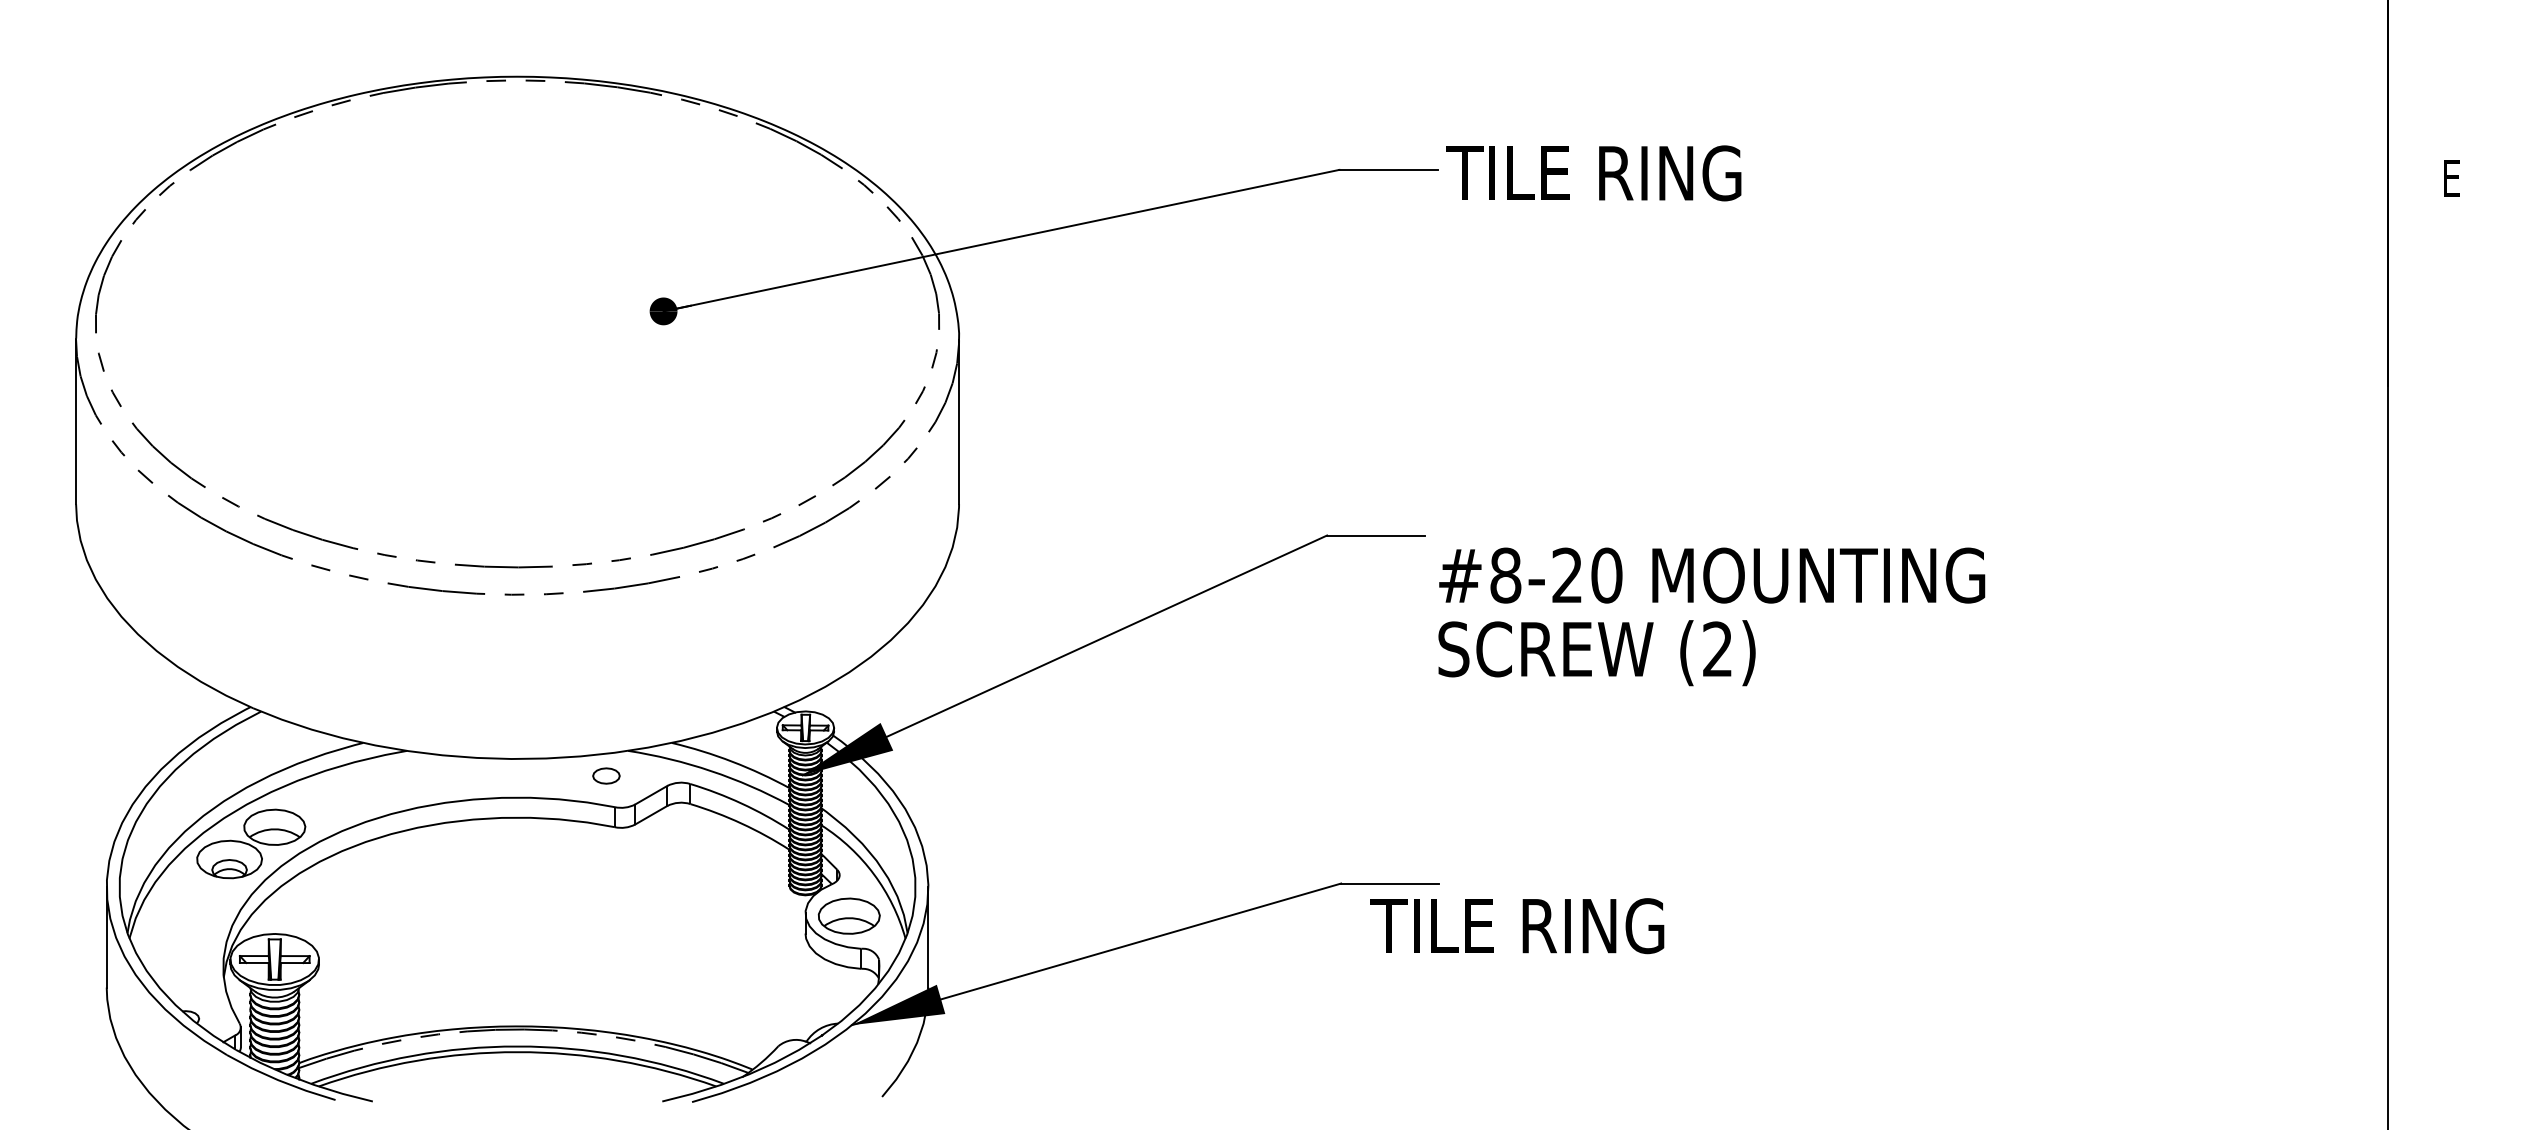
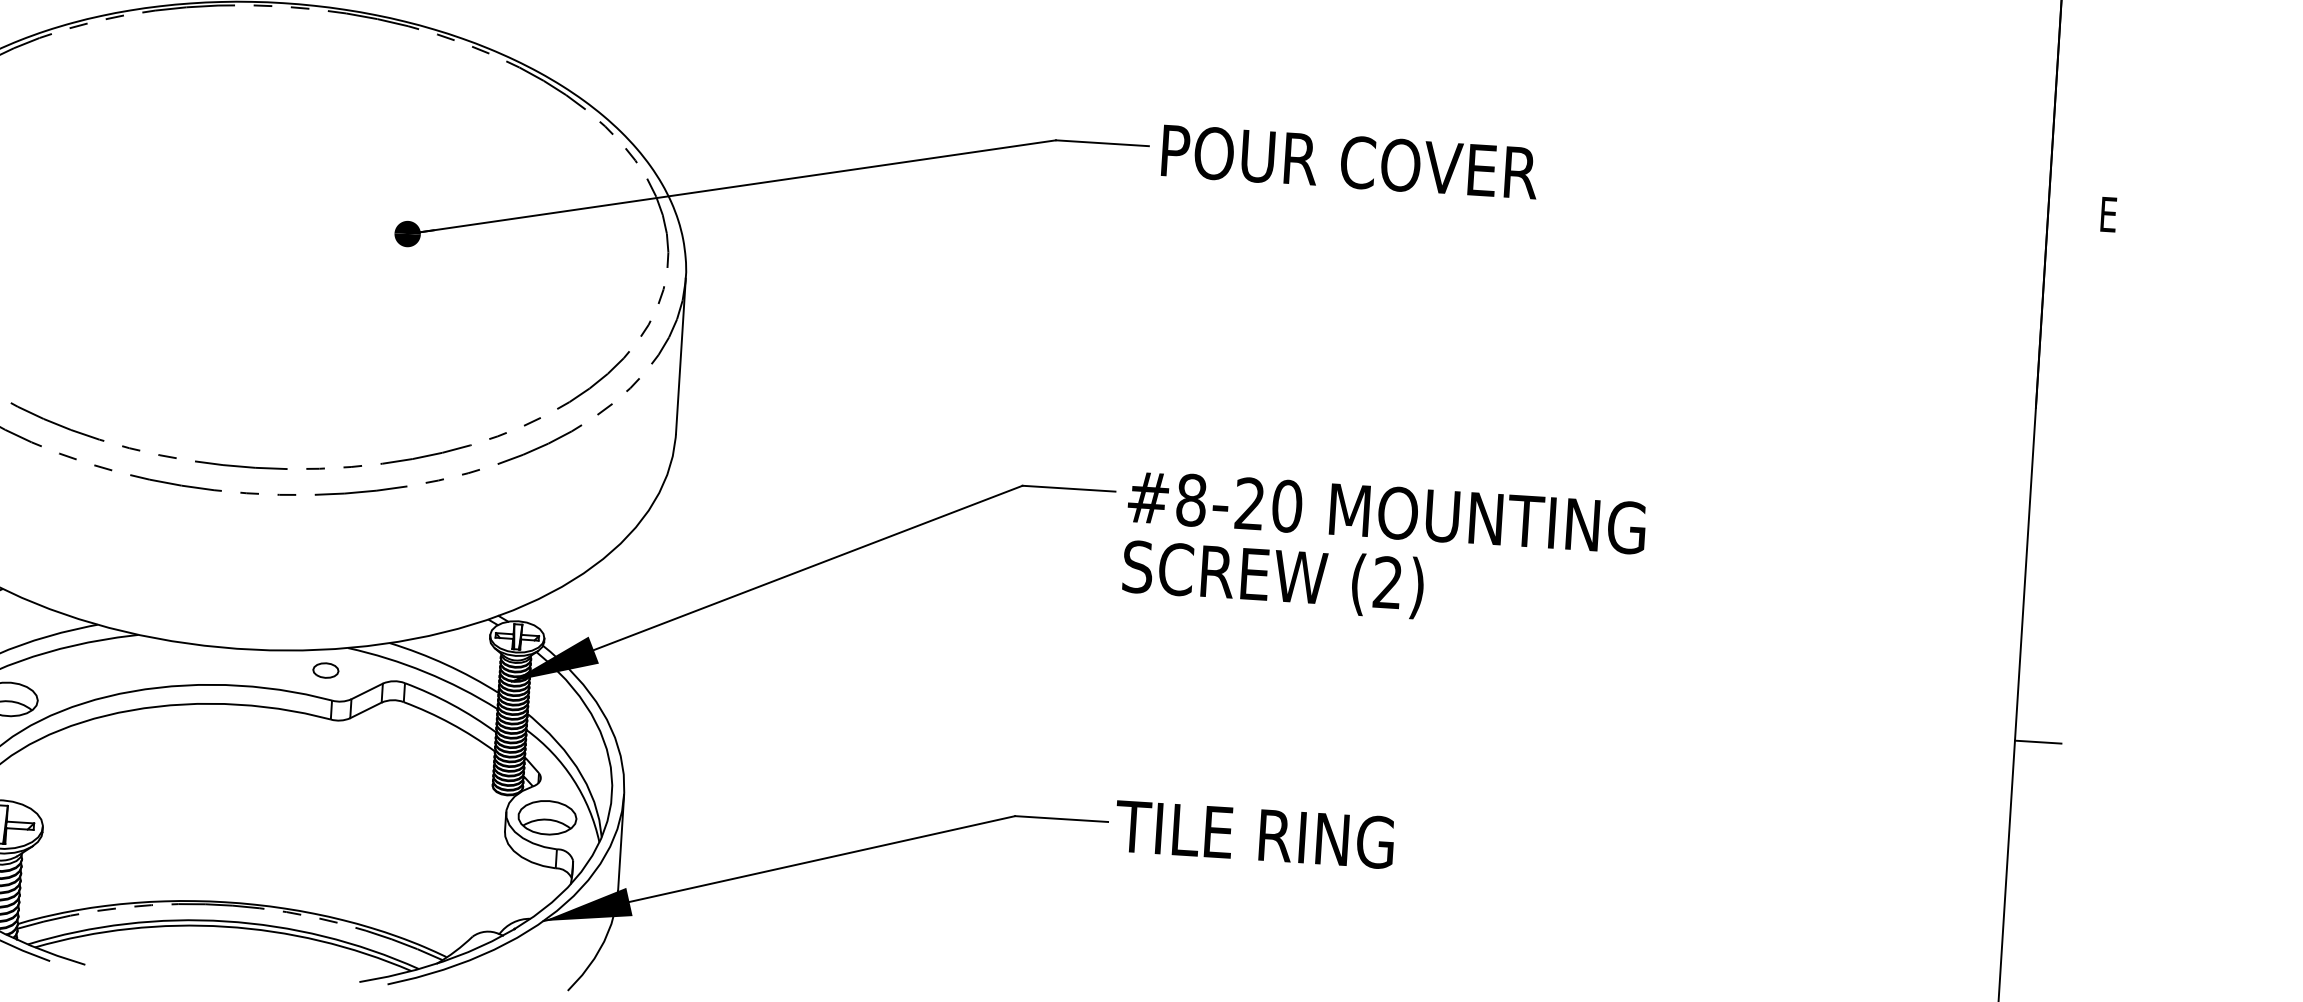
text: (1647, 173) -> (1347, 162), TILE RING -> POUR COVER
text: (1711, 616) -> (1383, 551), moved
line: (2412, 737) -> (2038, 741), added
text: (1517, 926) -> (1254, 834), moved

